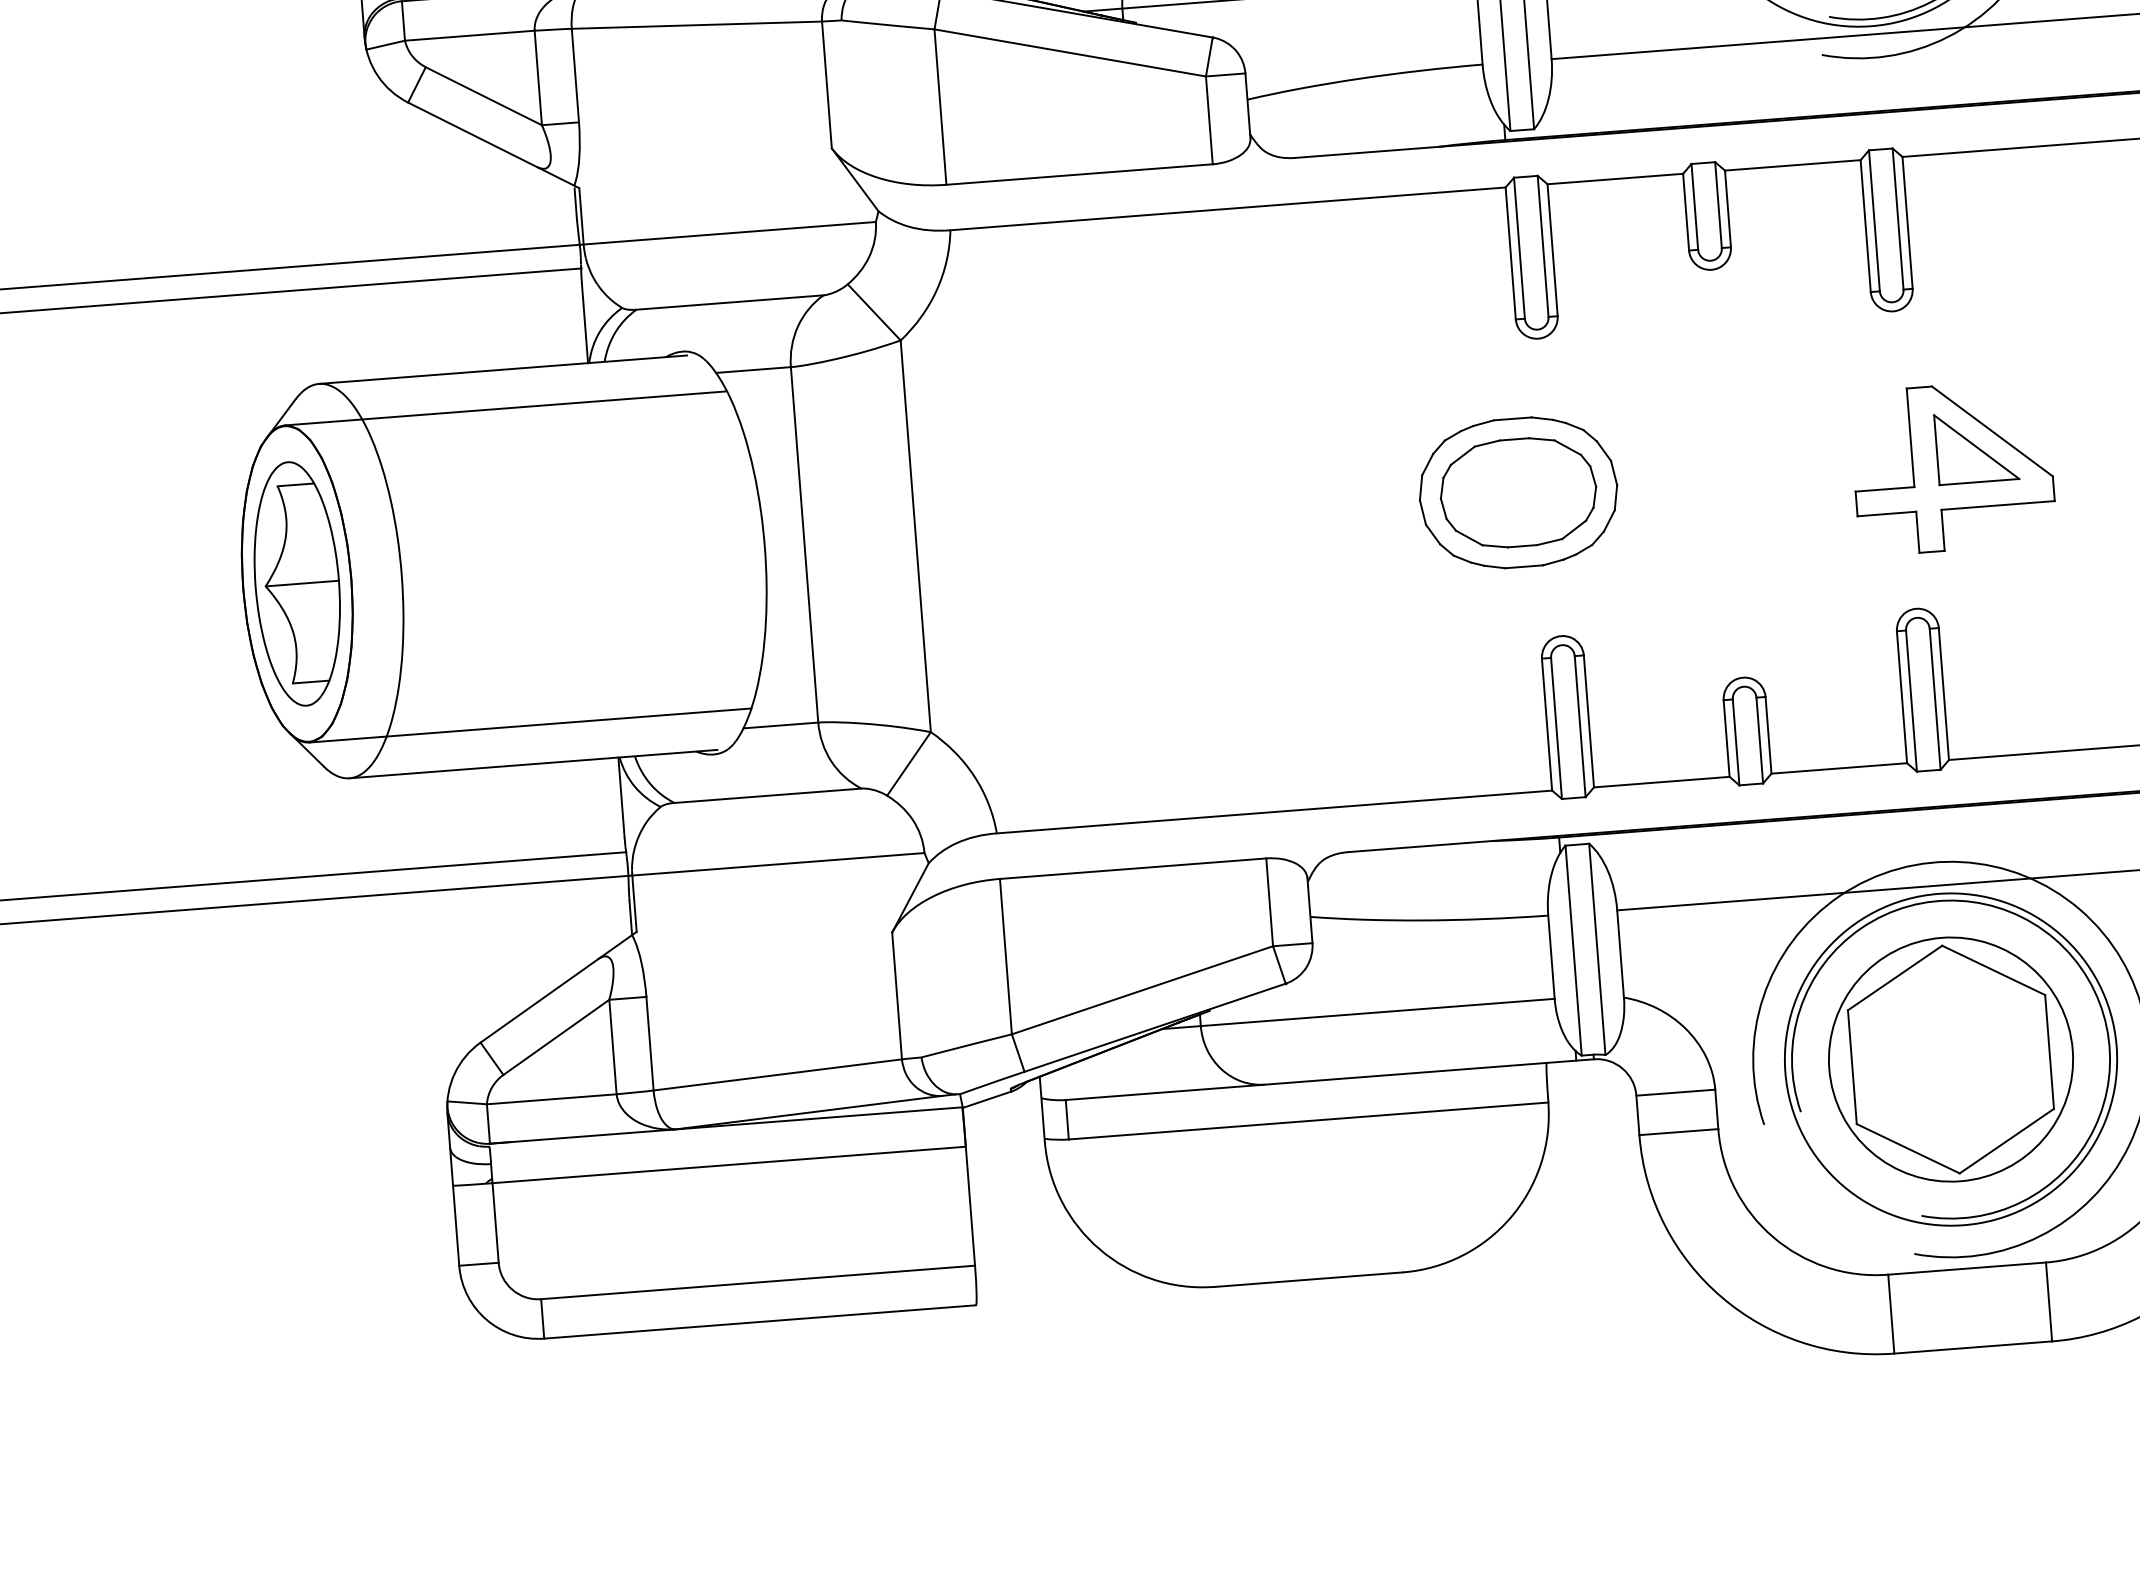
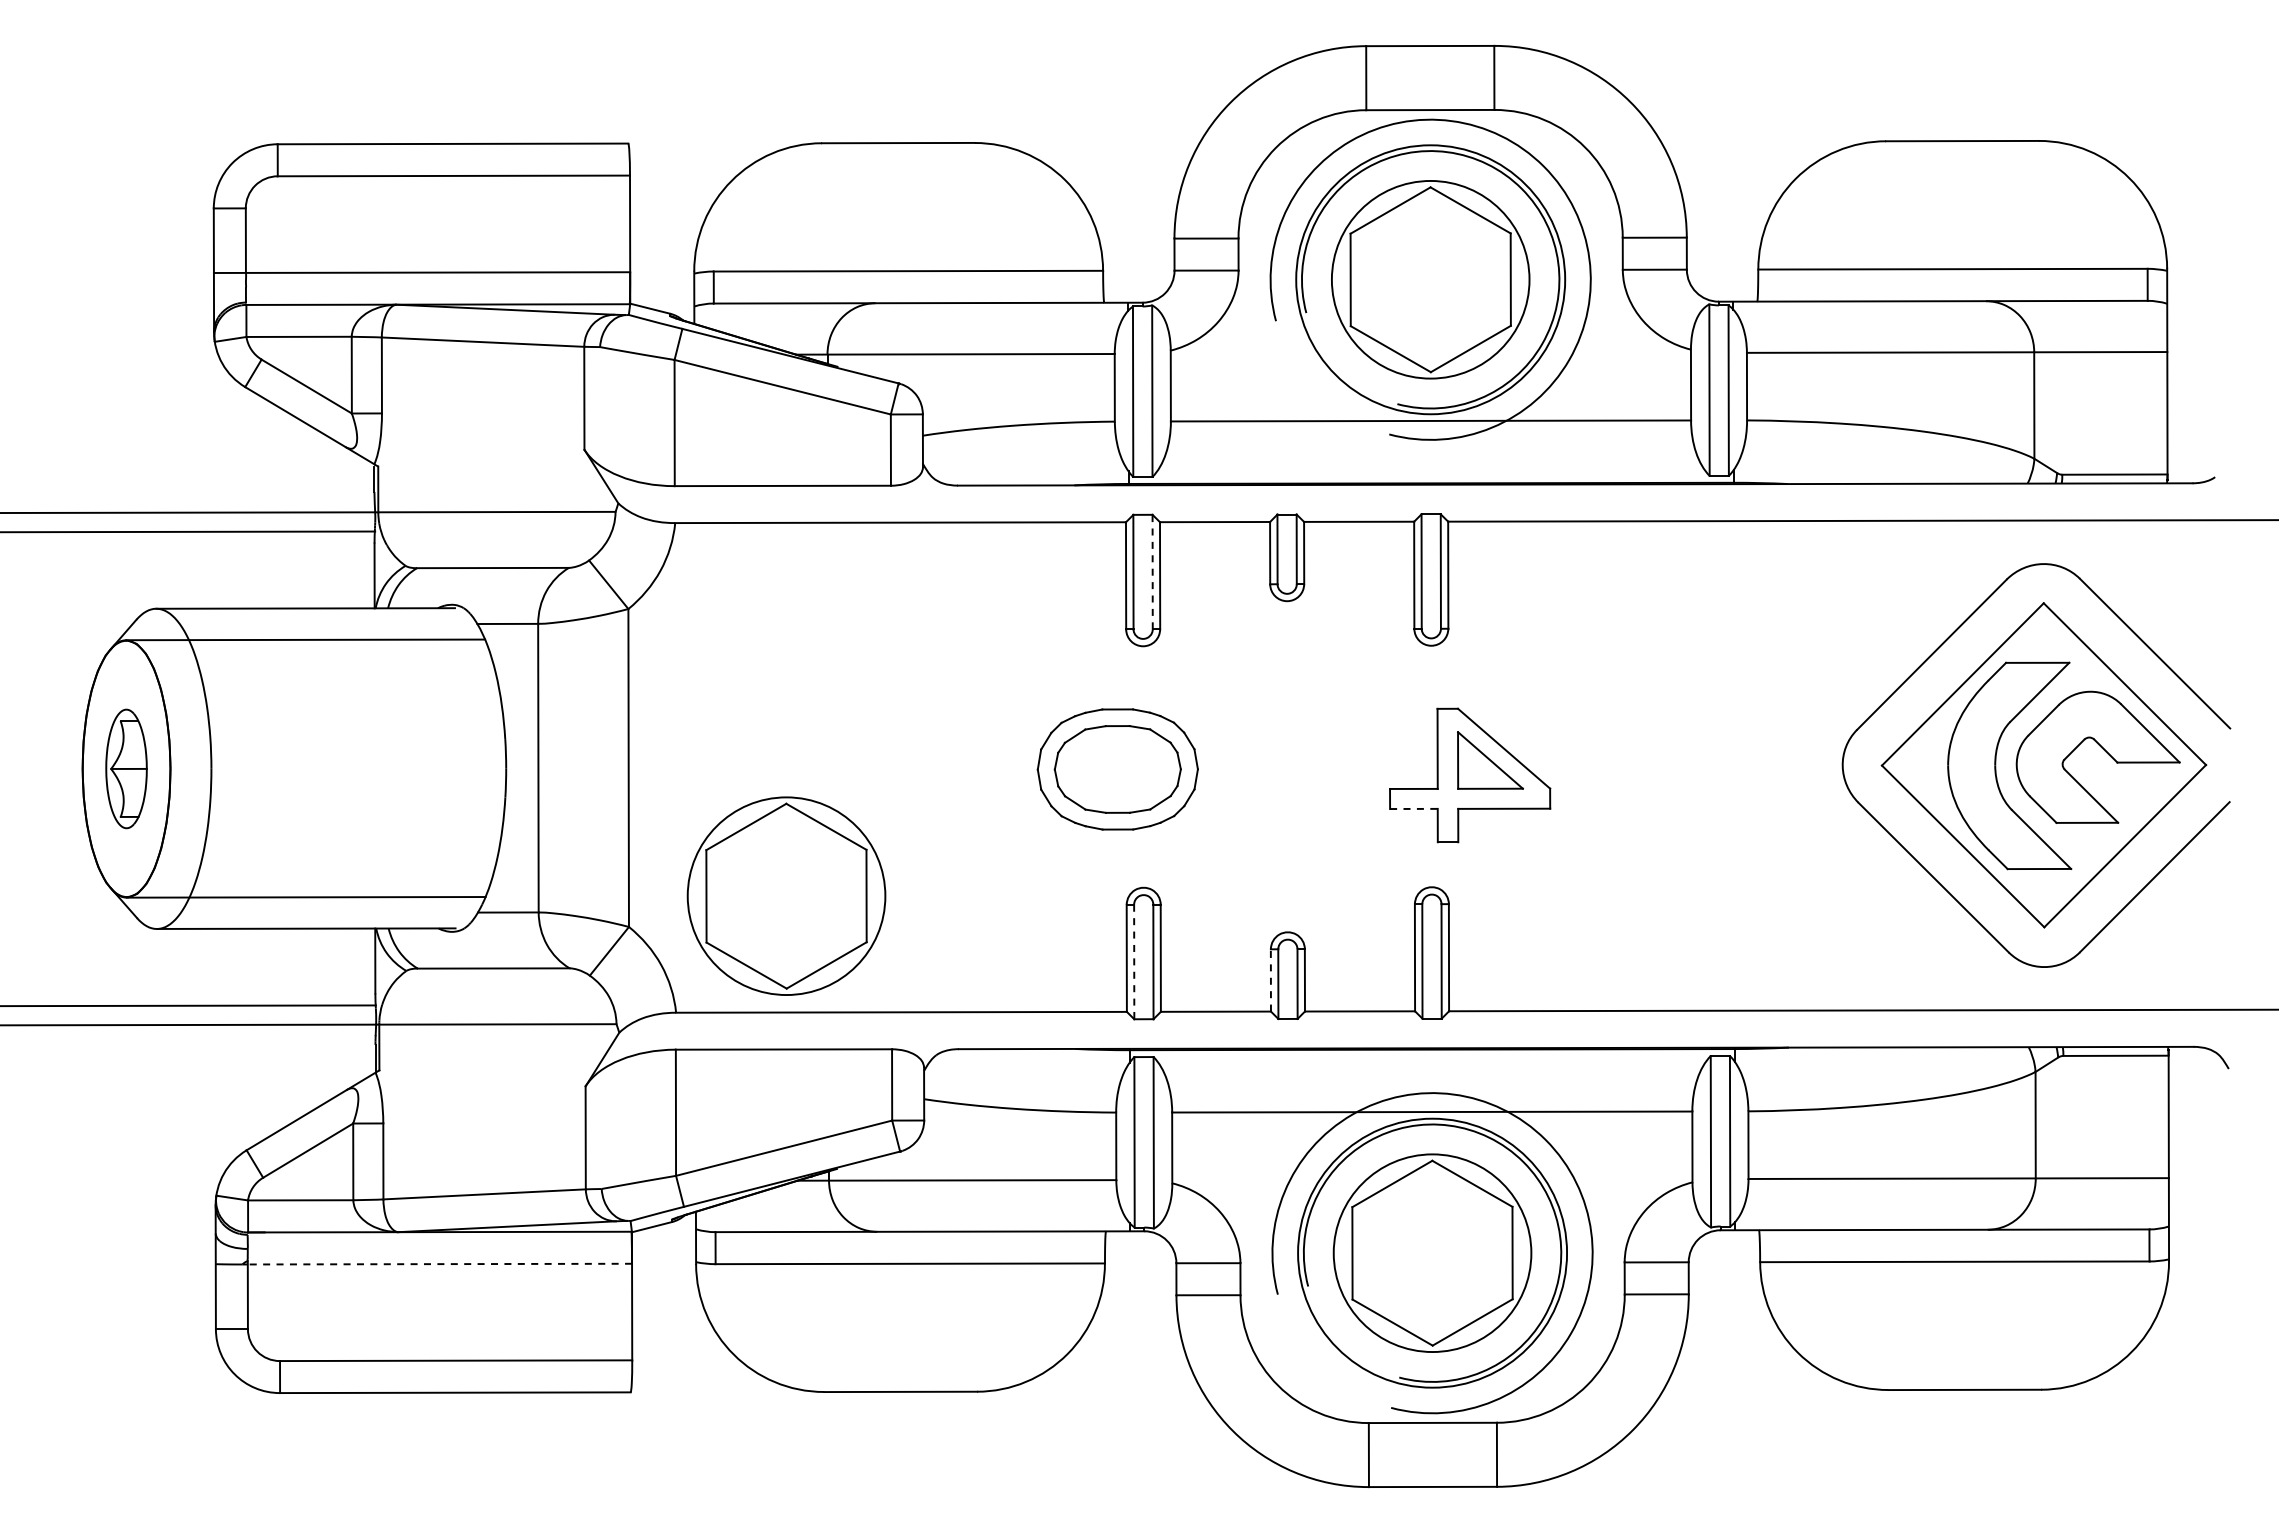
line: (1542, 245) -> (1152, 571), solid -> dashed
line: (1886, 513) -> (1413, 808), solid -> dashed
part: (297, 583) -> (126, 768), size x0.6
part: (1121, 678) -> (786, 895), added
line: (1556, 729) -> (1134, 962), solid -> dashed
line: (1726, 737) -> (1270, 979), solid -> dashed
line: (728, 1165) -> (439, 1264), solid -> dashed

